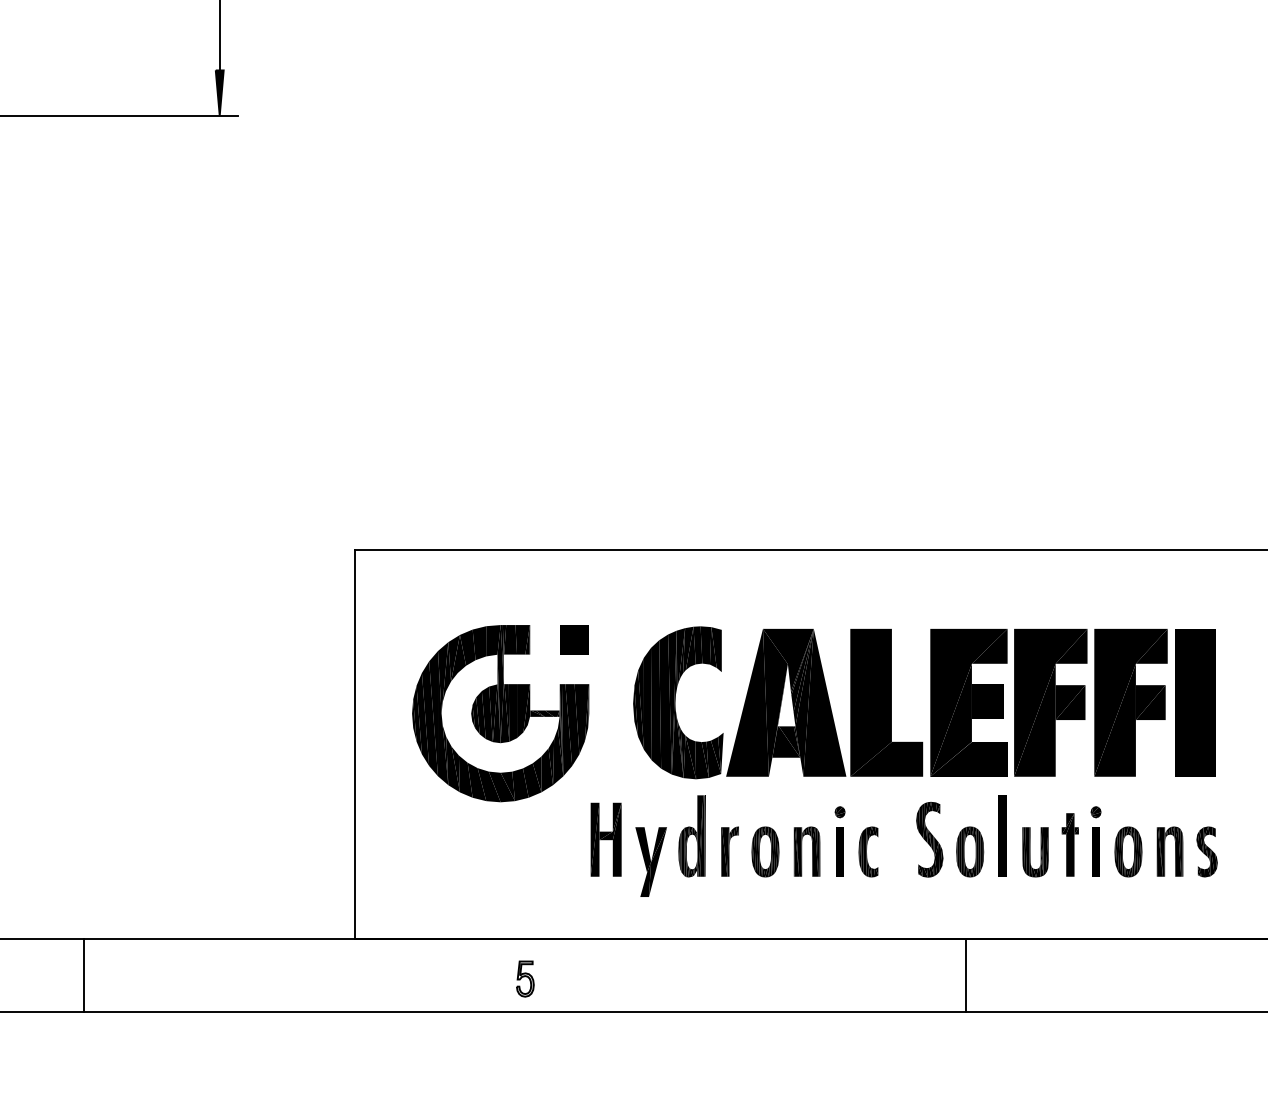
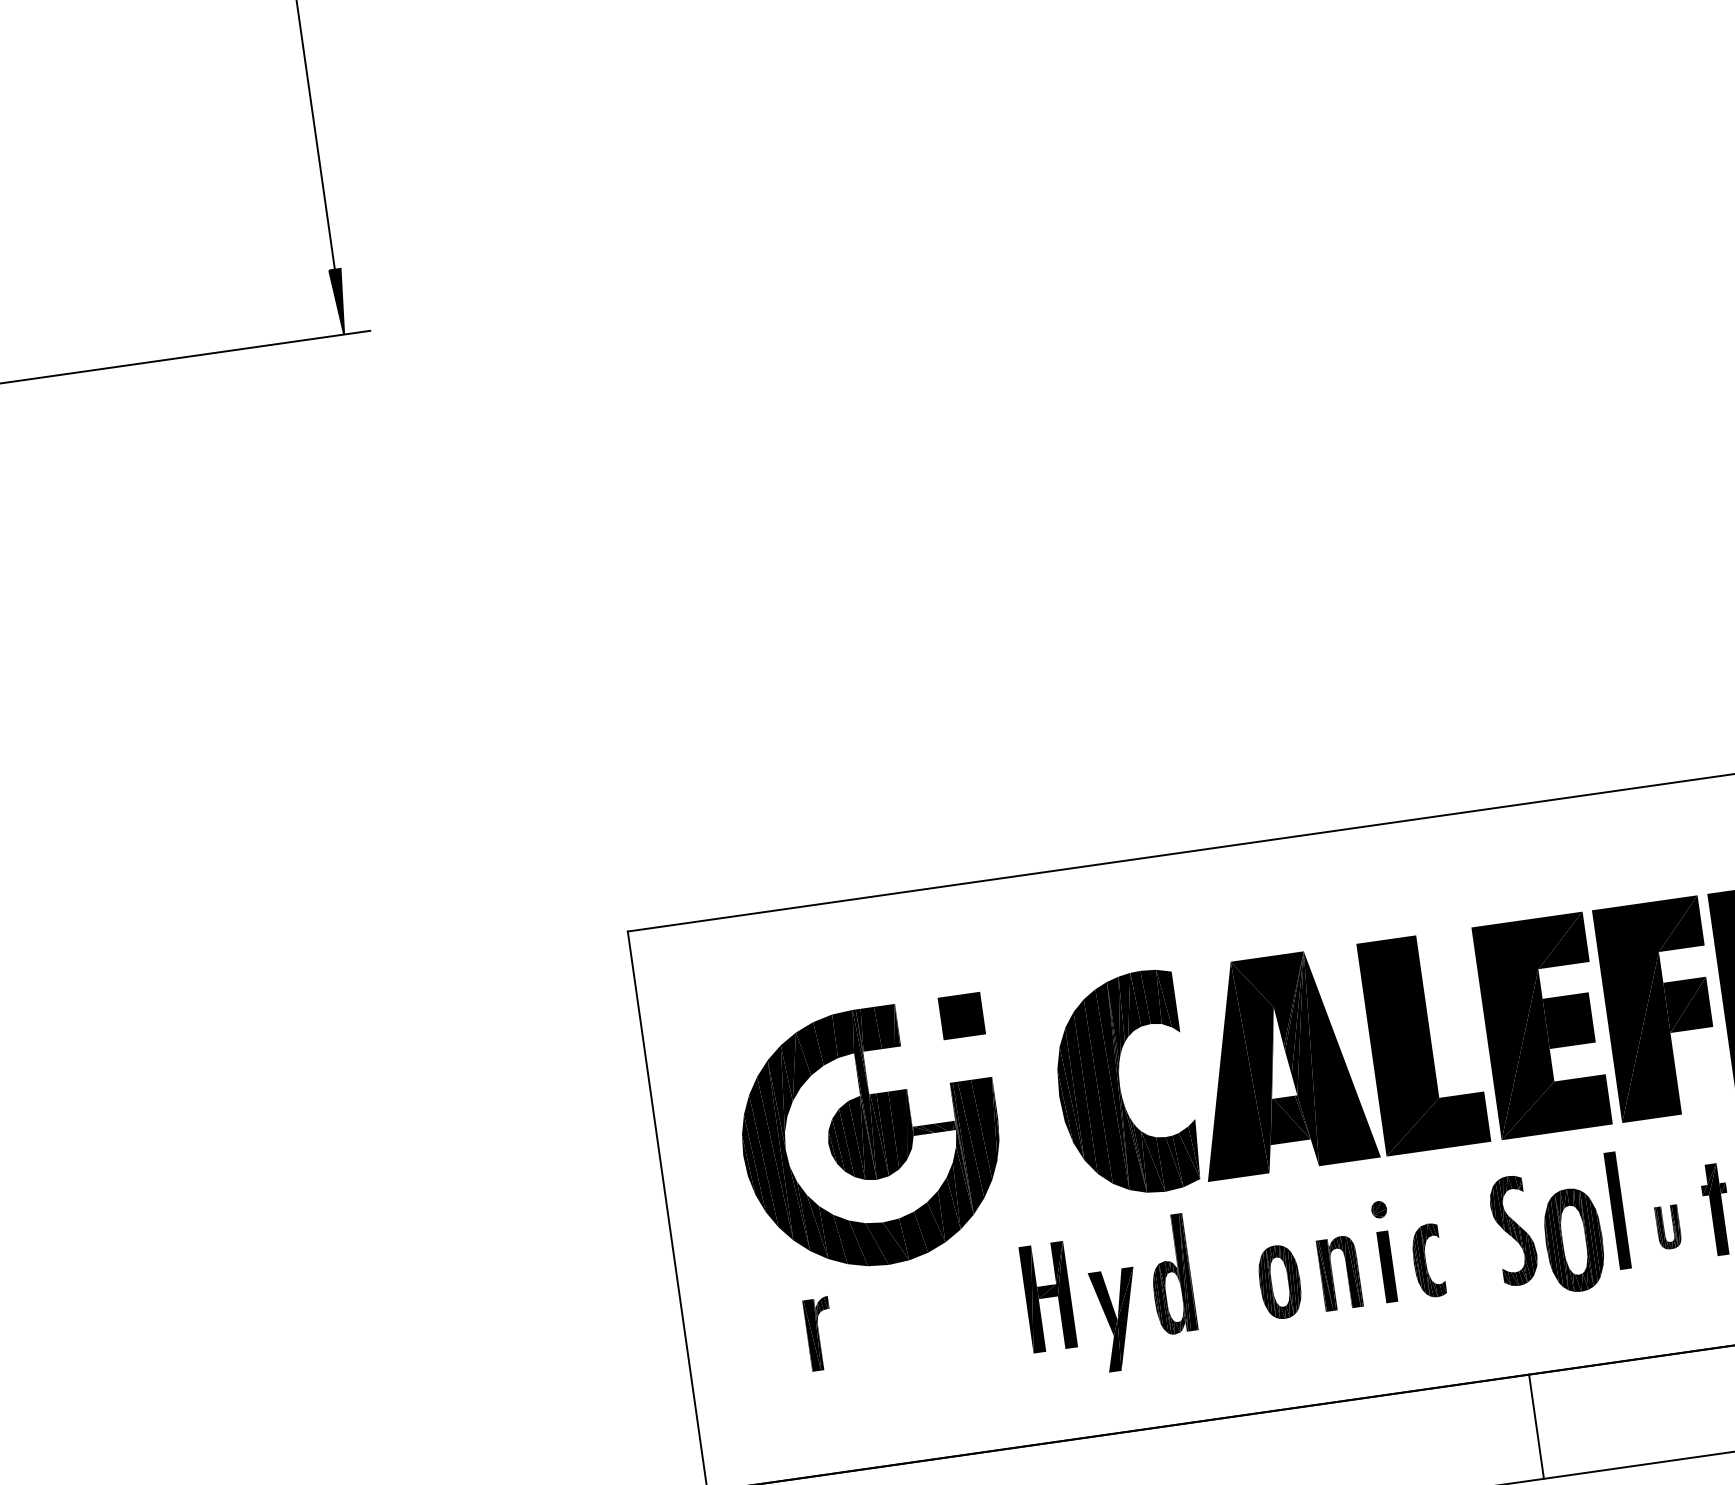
part: (729, 851) -> (819, 1333), moved
part: (970, 851) -> (1574, 1239), size x1.4
part: (1035, 852) -> (1668, 1227), size x0.6
line: (966, 975) -> (1536, 1426), moved

